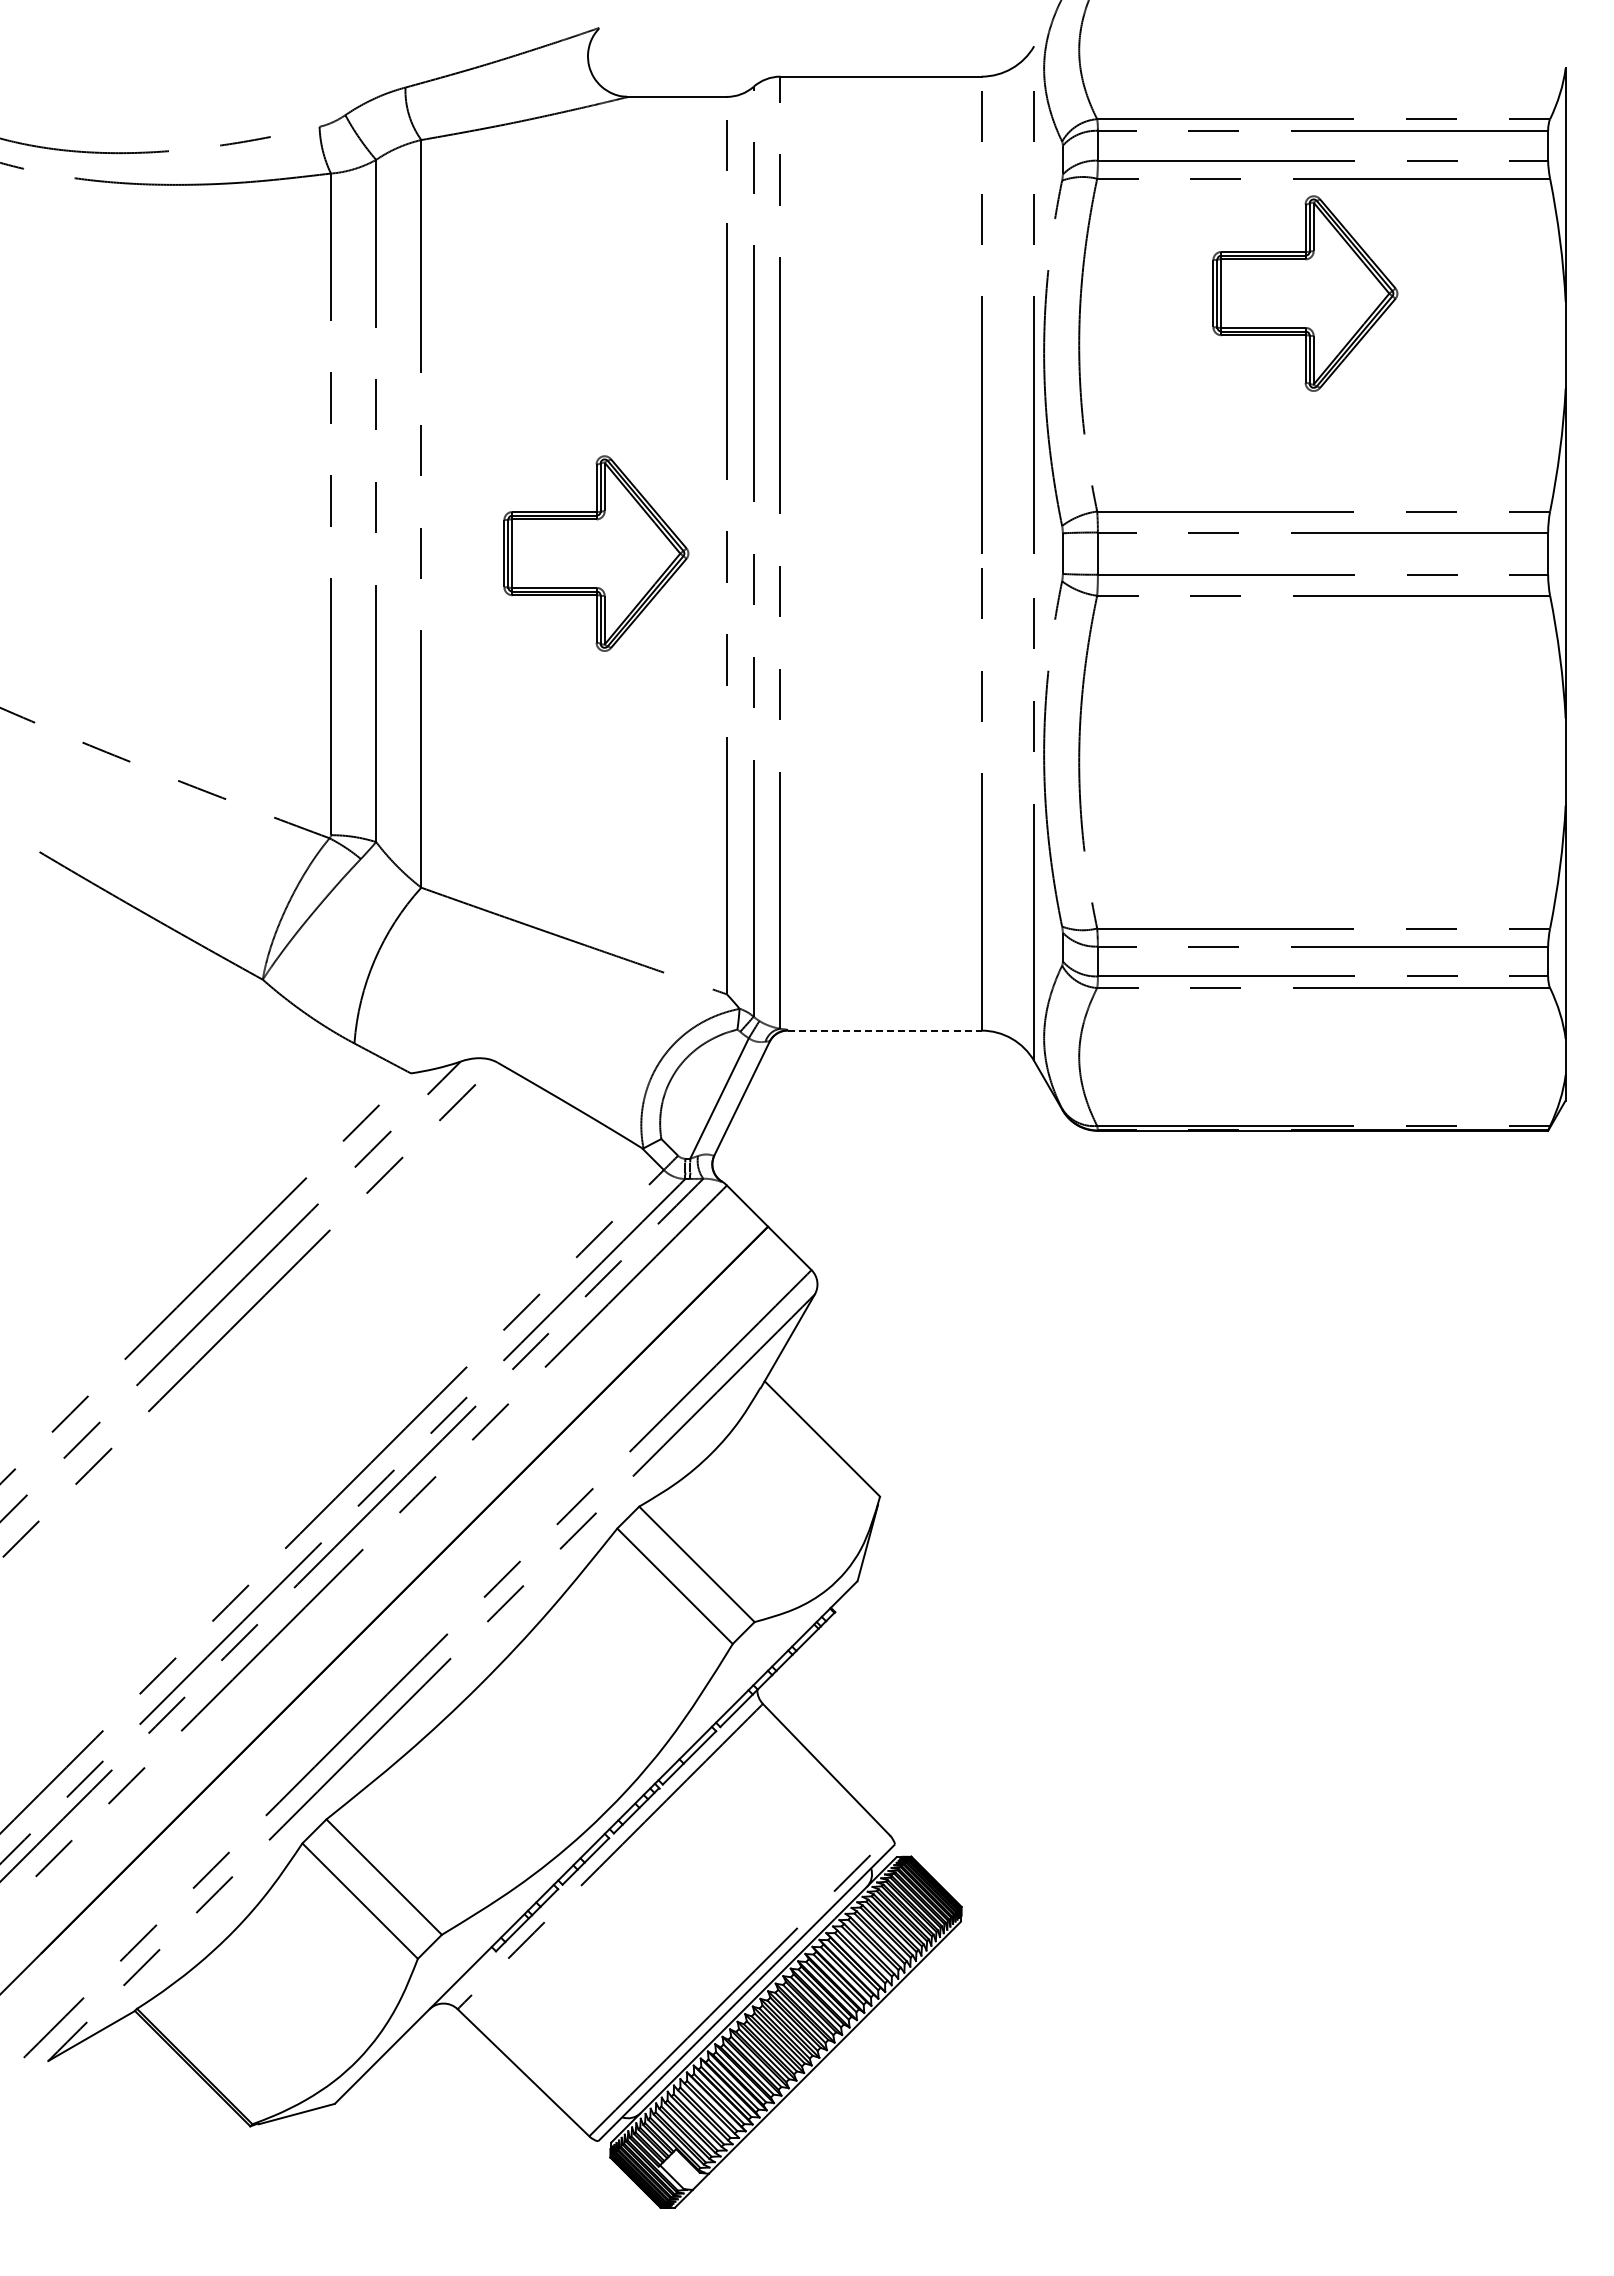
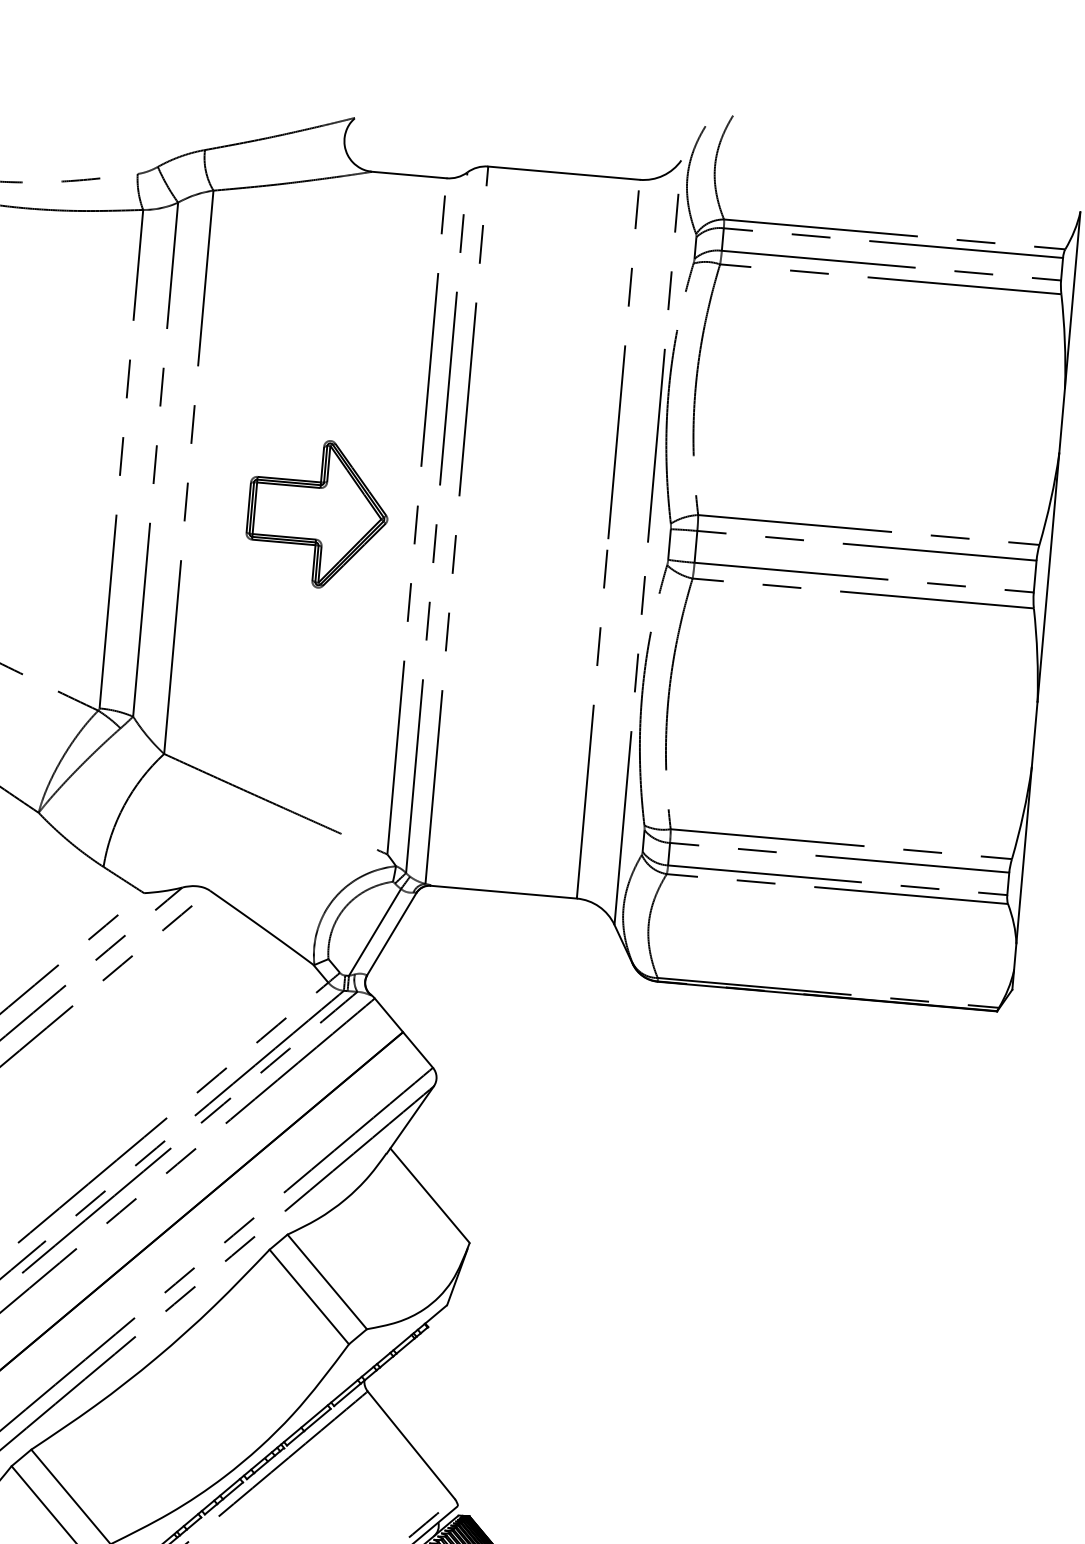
part: (1305, 293) -> (869, 364), removed
line: (884, 1030) -> (503, 892), dashed -> solid

